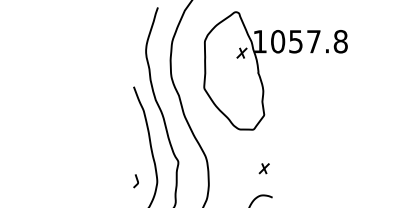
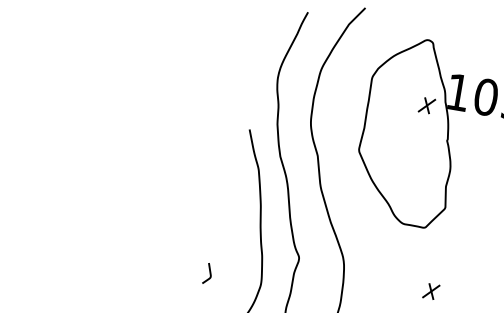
curve: (136, 180) -> (208, 272), moved

